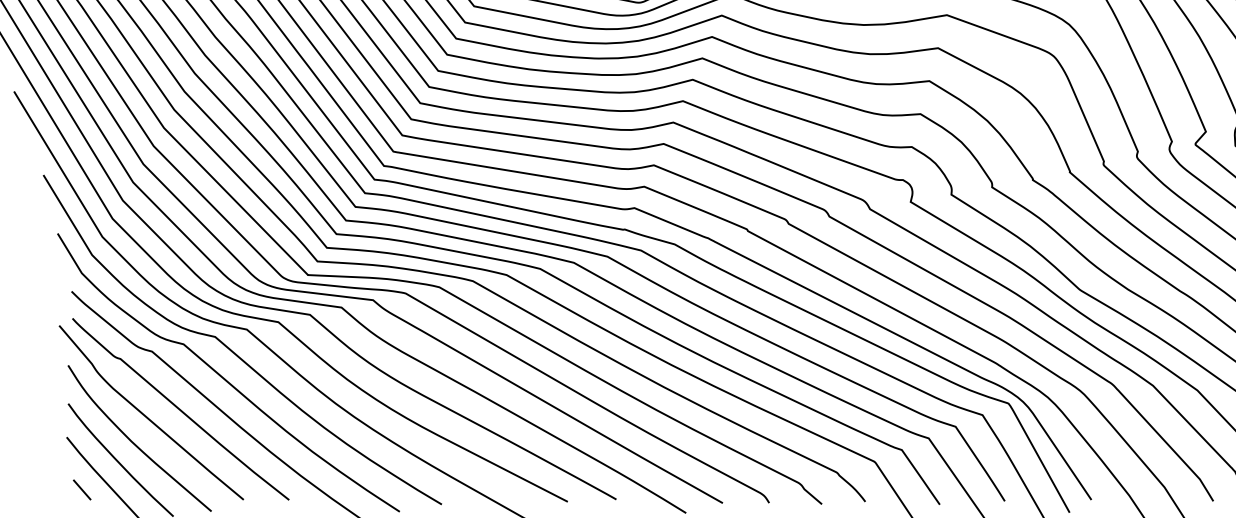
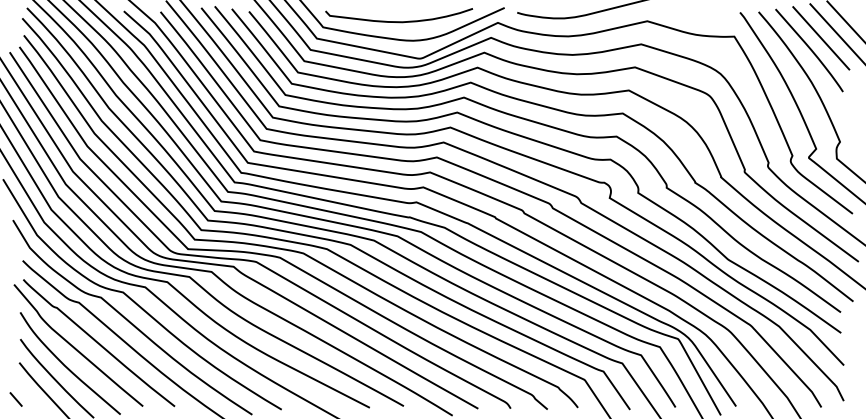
line: (81, 489) -> (15, 399), moved

